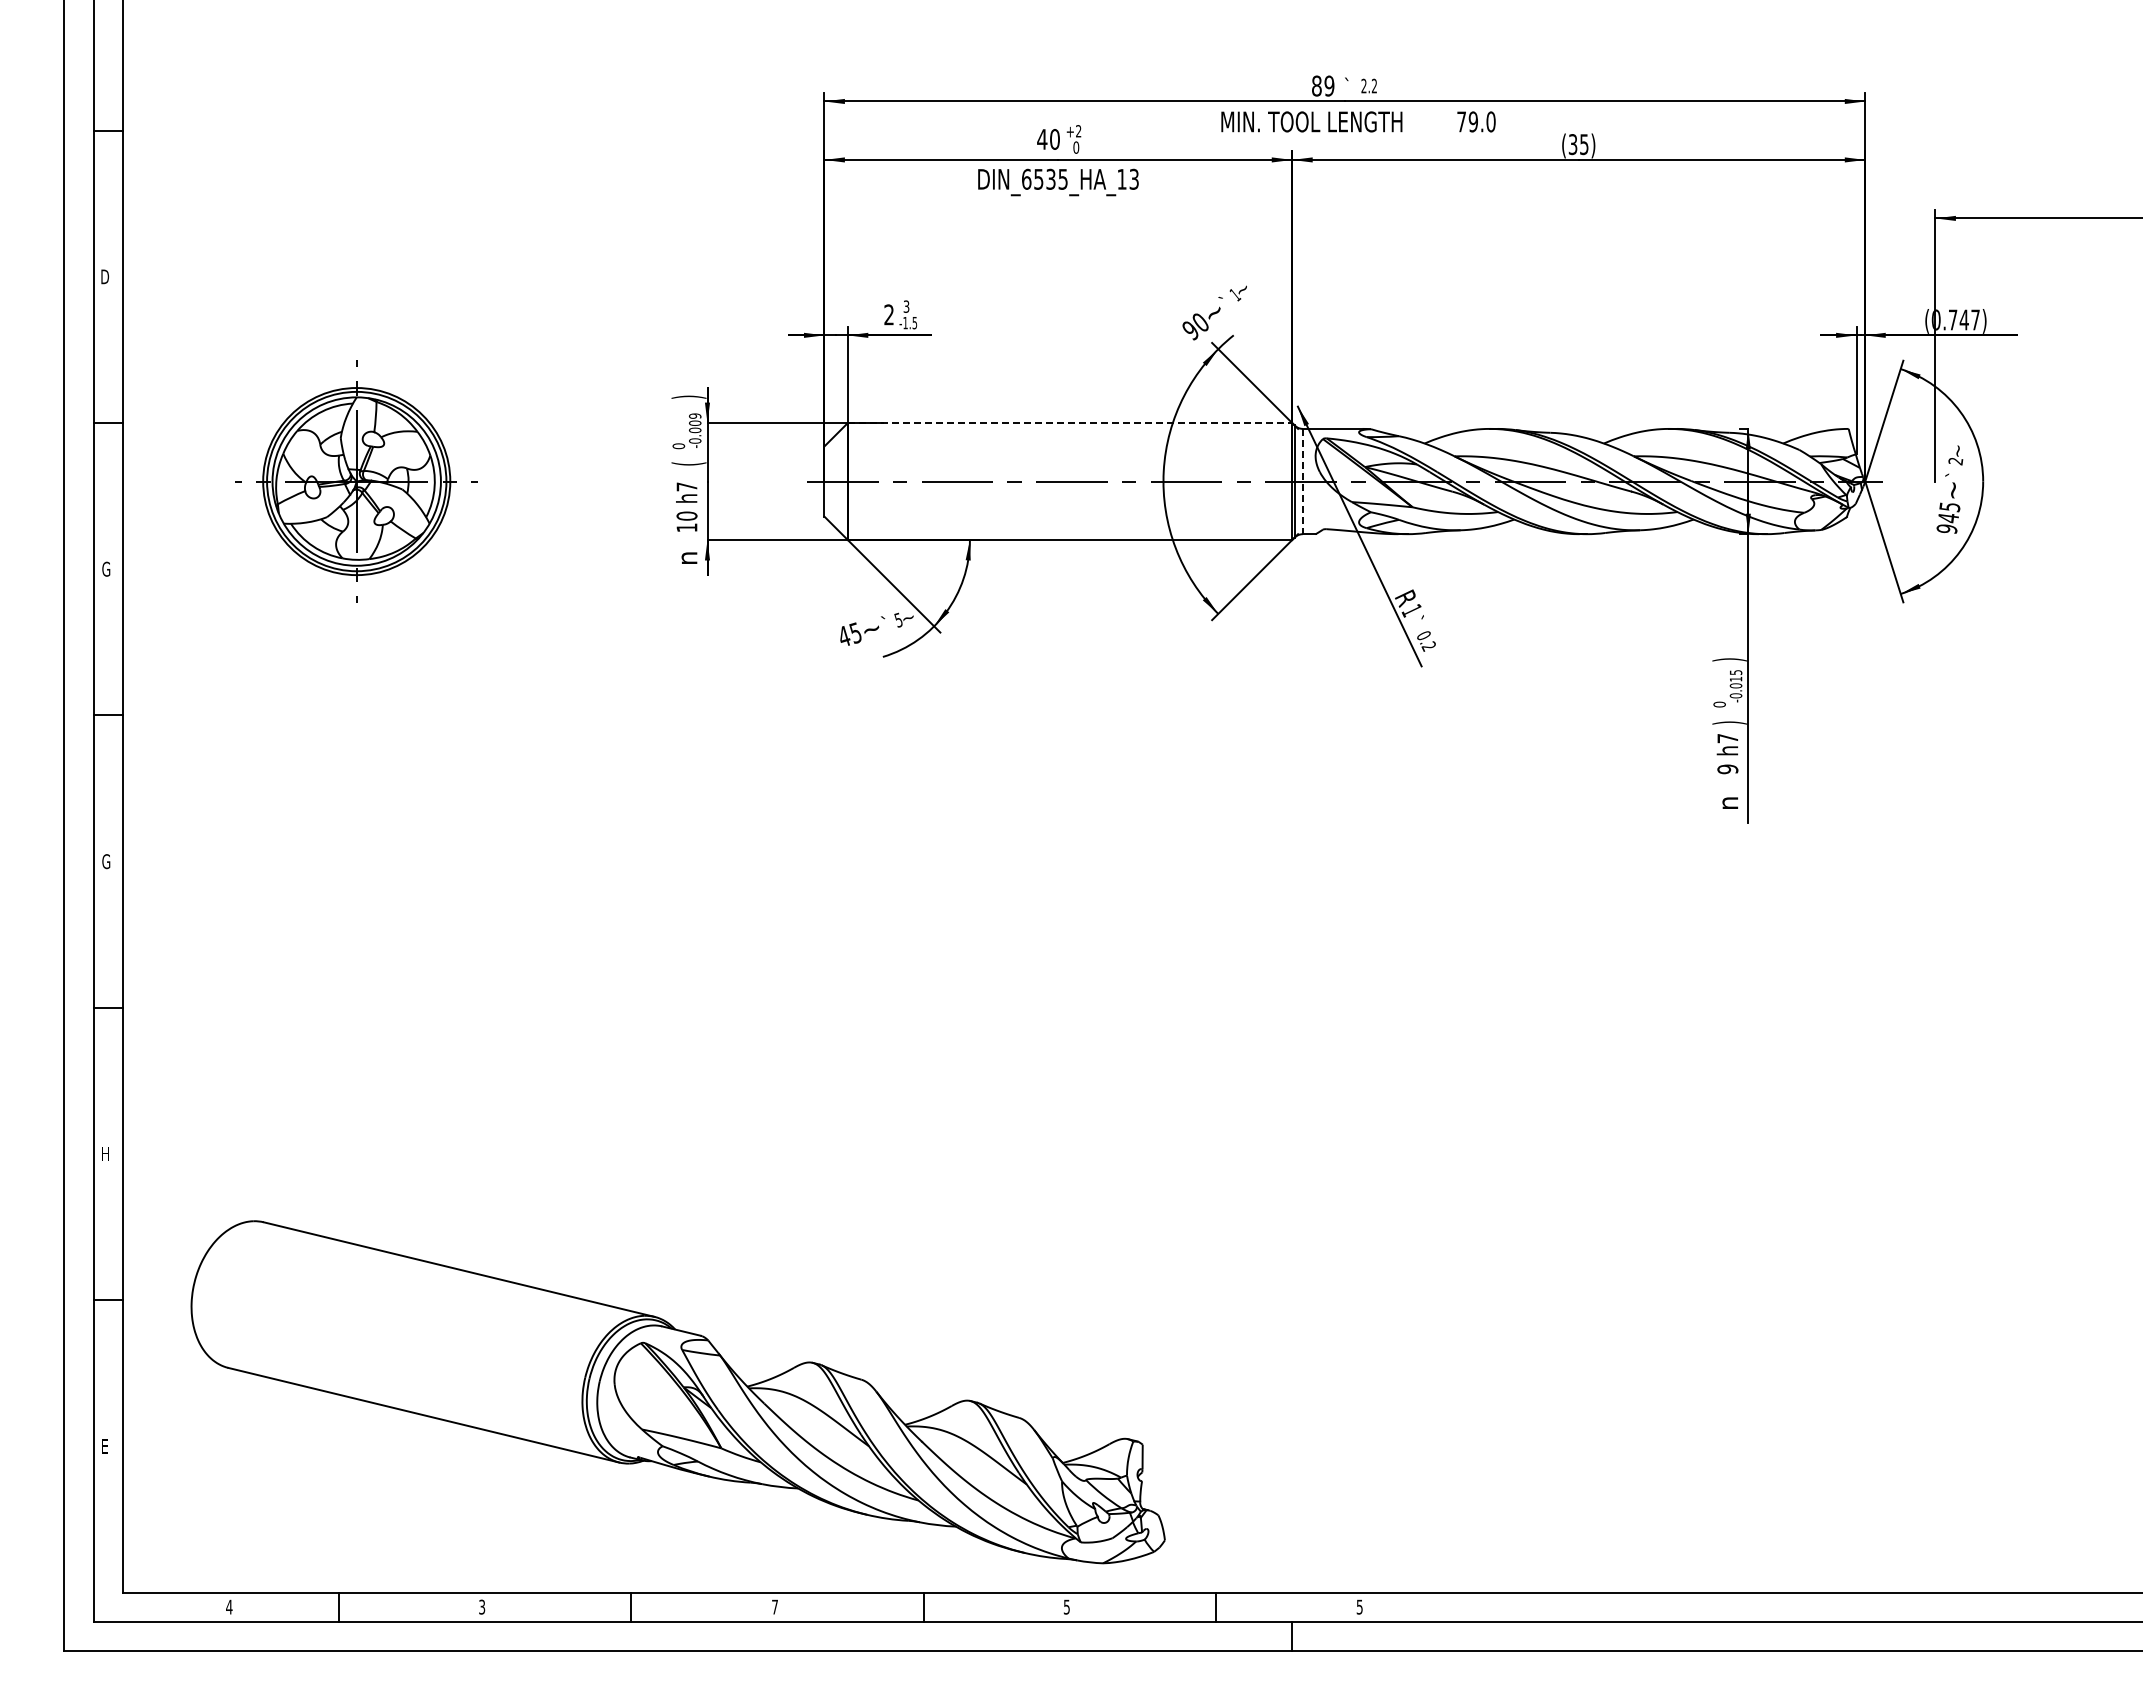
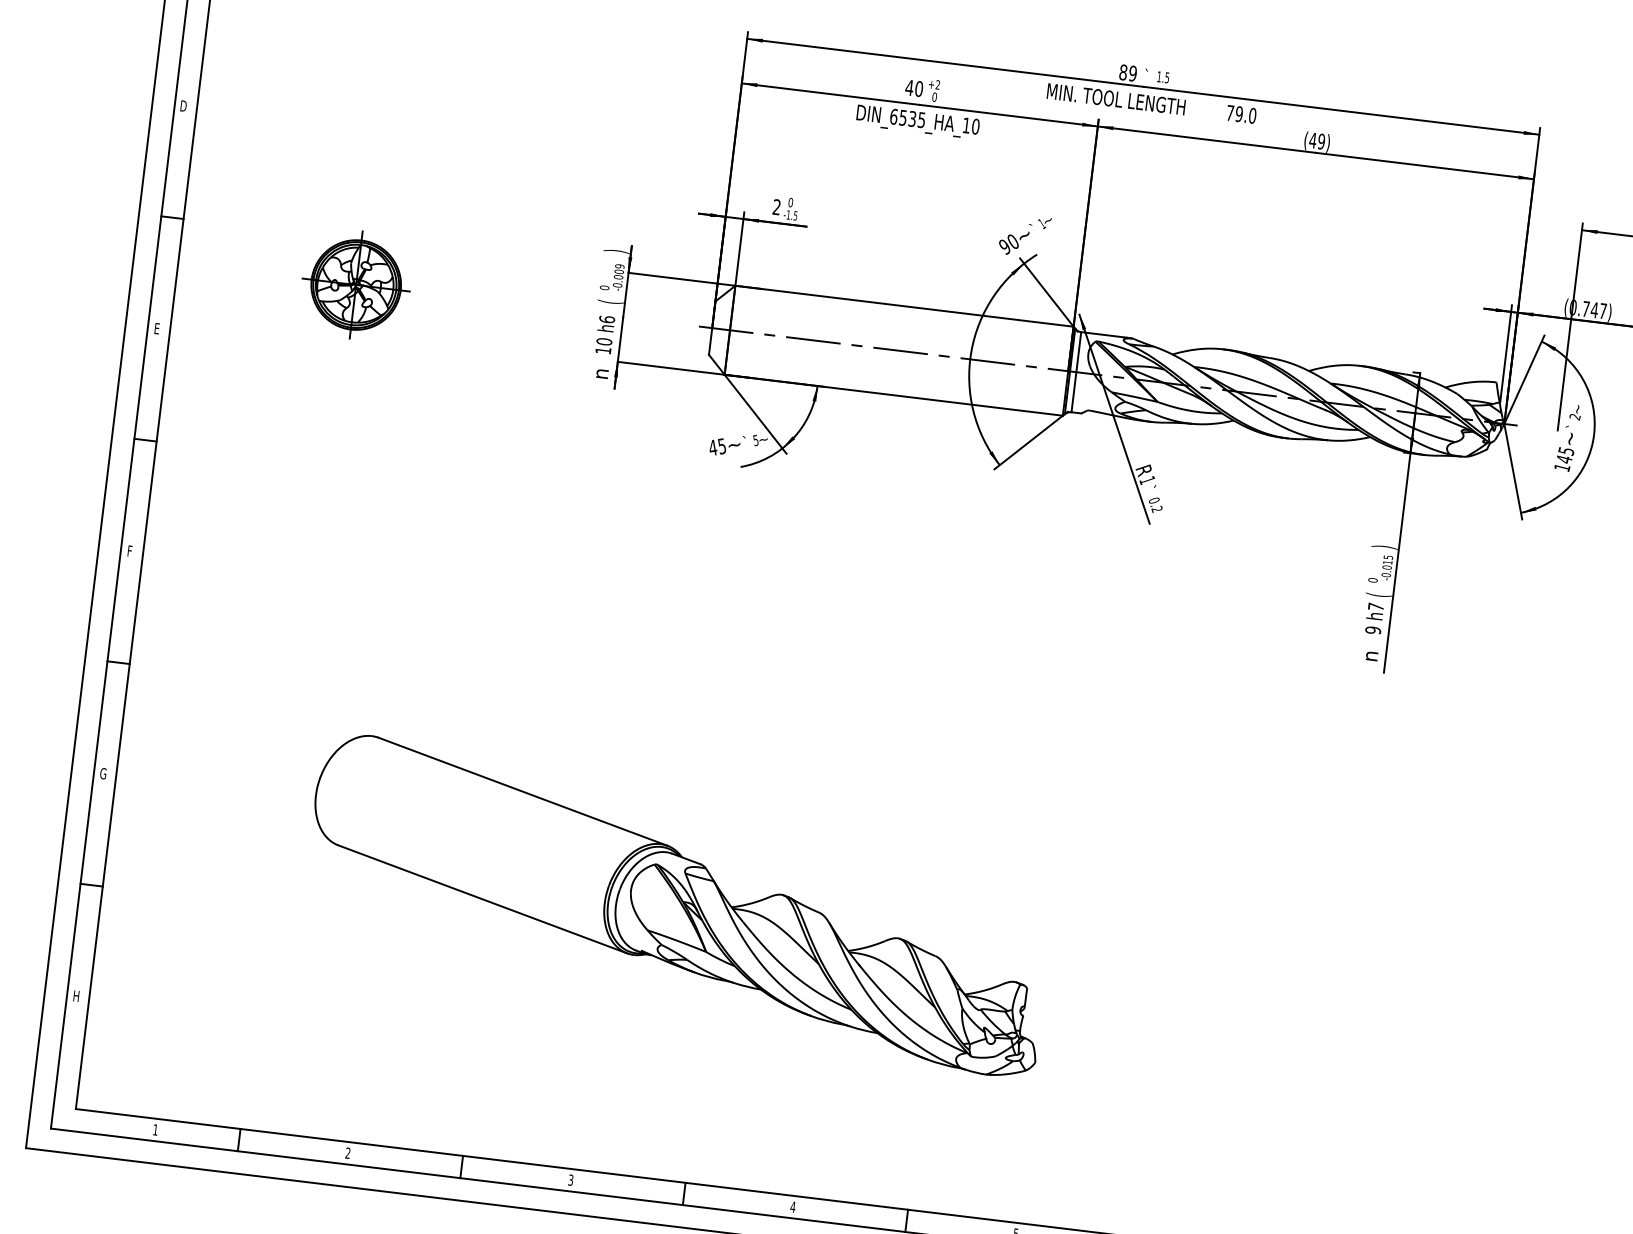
text: (1368, 85) -> (1162, 76), 2.2 -> 1.5
text: (1578, 144) -> (1317, 141), (35) -> (49)
text: (1134, 178) -> (976, 126), DIN_6535_HA_13 -> DIN_6535_HA_10
text: (906, 306) -> (790, 202), 3 -> 0
line: (1070, 423) -> (904, 306), dashed -> solid
part: (356, 481) -> (356, 285), size x0.62
line: (1302, 481) -> (1076, 372), dashed -> solid
text: (686, 486) -> (606, 319), h7 -> h6
text: (1946, 528) -> (1561, 467), 945 -> 145
text: (106, 568) -> (157, 328), G -> E
text: (1729, 722) -> (1378, 594), ) -> (
text: (106, 861) -> (130, 551), G -> F
text: (105, 1153) -> (103, 773), H -> G
part: (677, 1392) -> (677, 905), moved
text: (105, 1446) -> (76, 996), E -> H
text: (229, 1606) -> (155, 1129), 4 -> 1
text: (774, 1606) -> (570, 1179), 7 -> 3
text: (1066, 1606) -> (792, 1206), 5 -> 4
text: (482, 1607) -> (348, 1153), 3 -> 2

